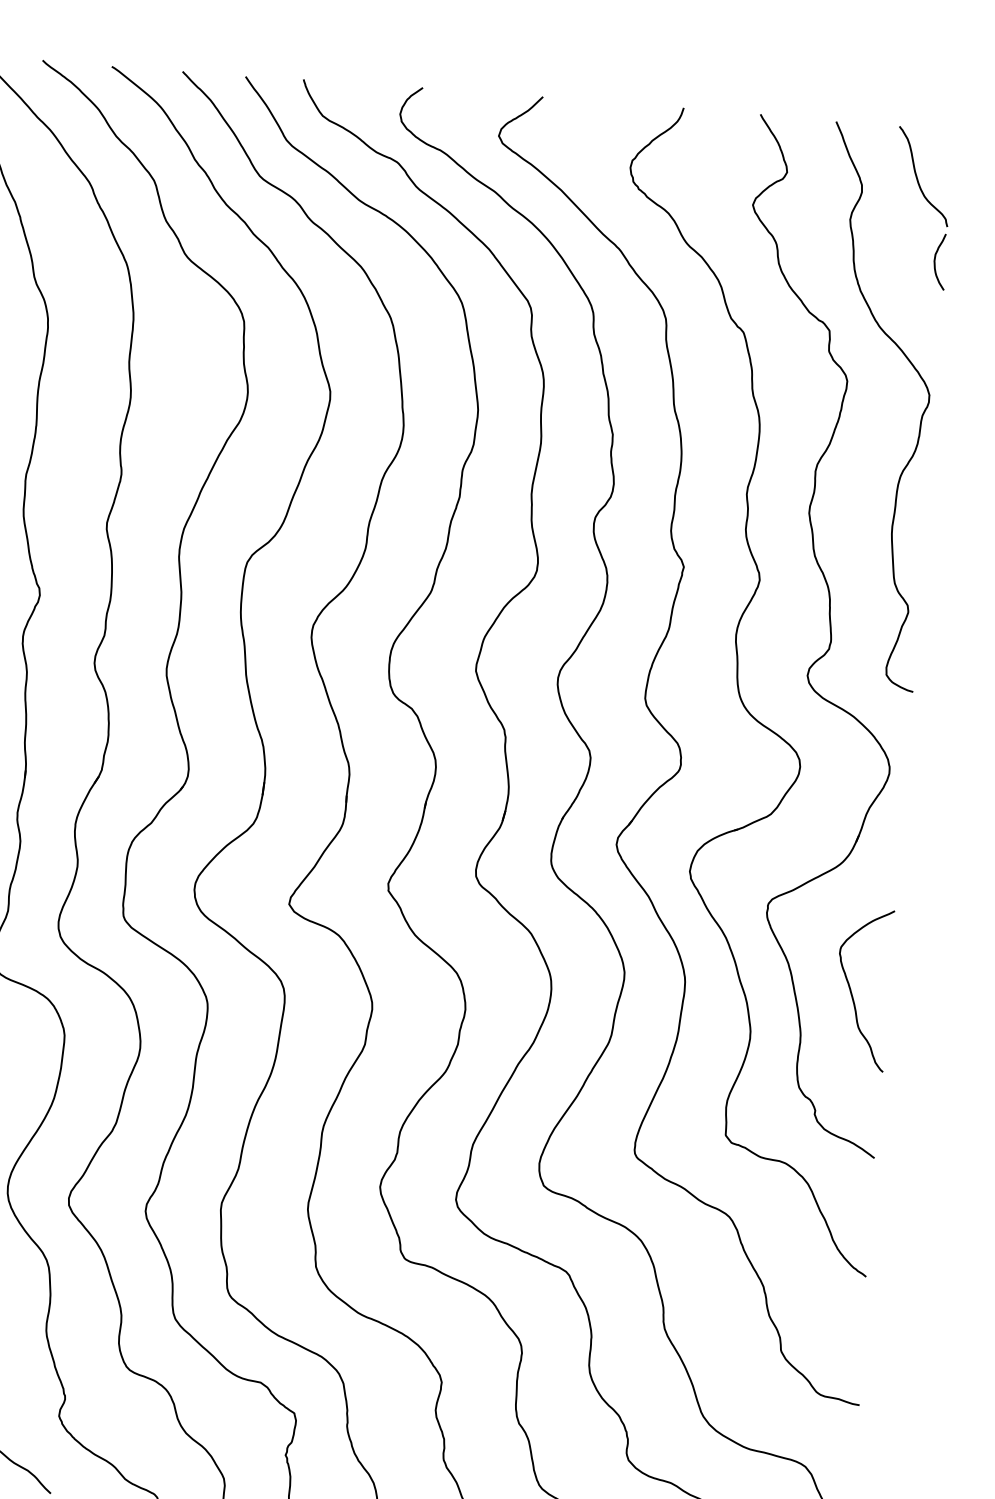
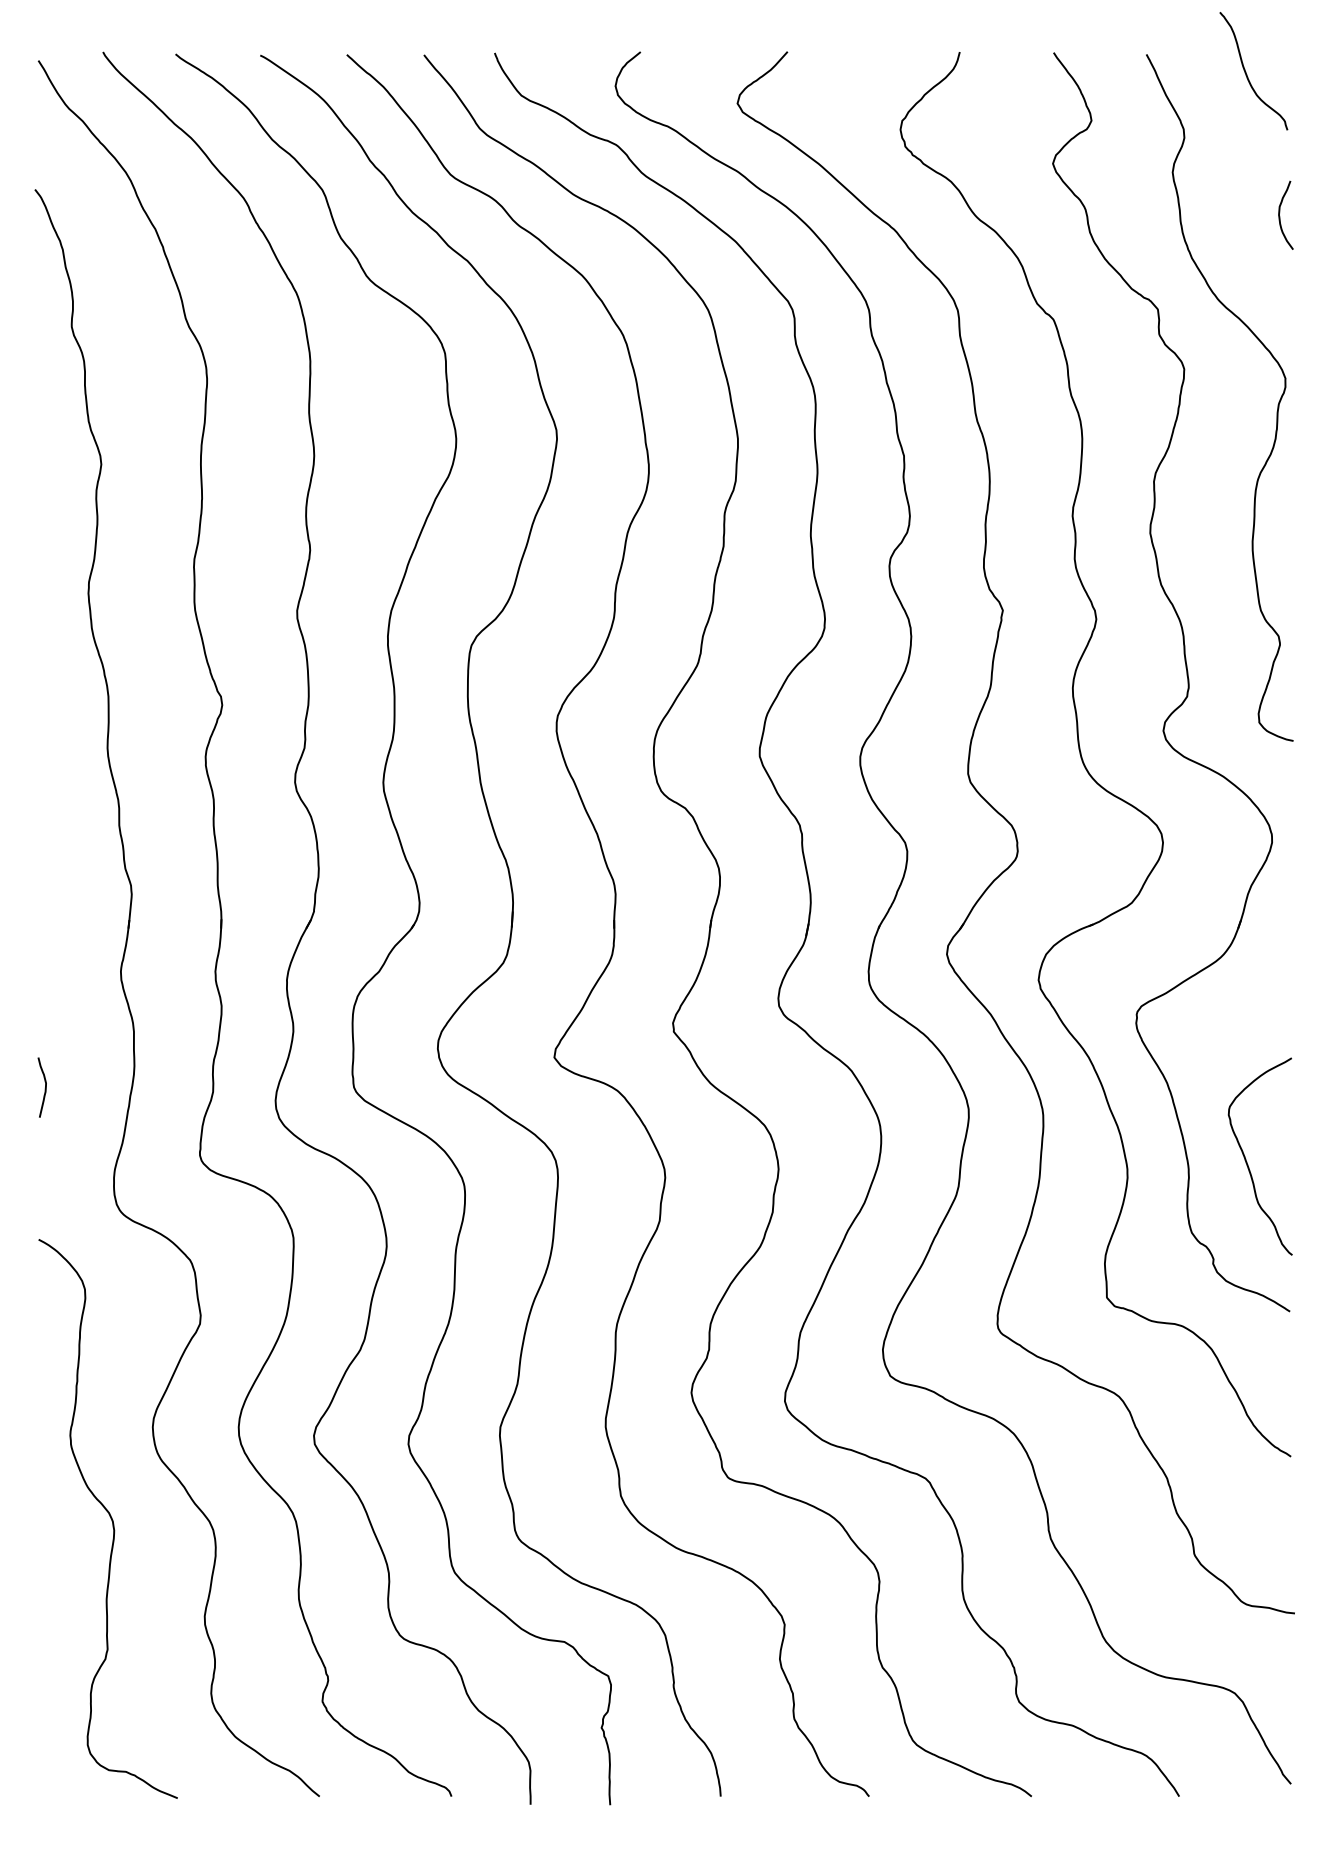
curve: (918, 178) -> (1247, 74), moved
curve: (852, 992) -> (1247, 1161), moved

